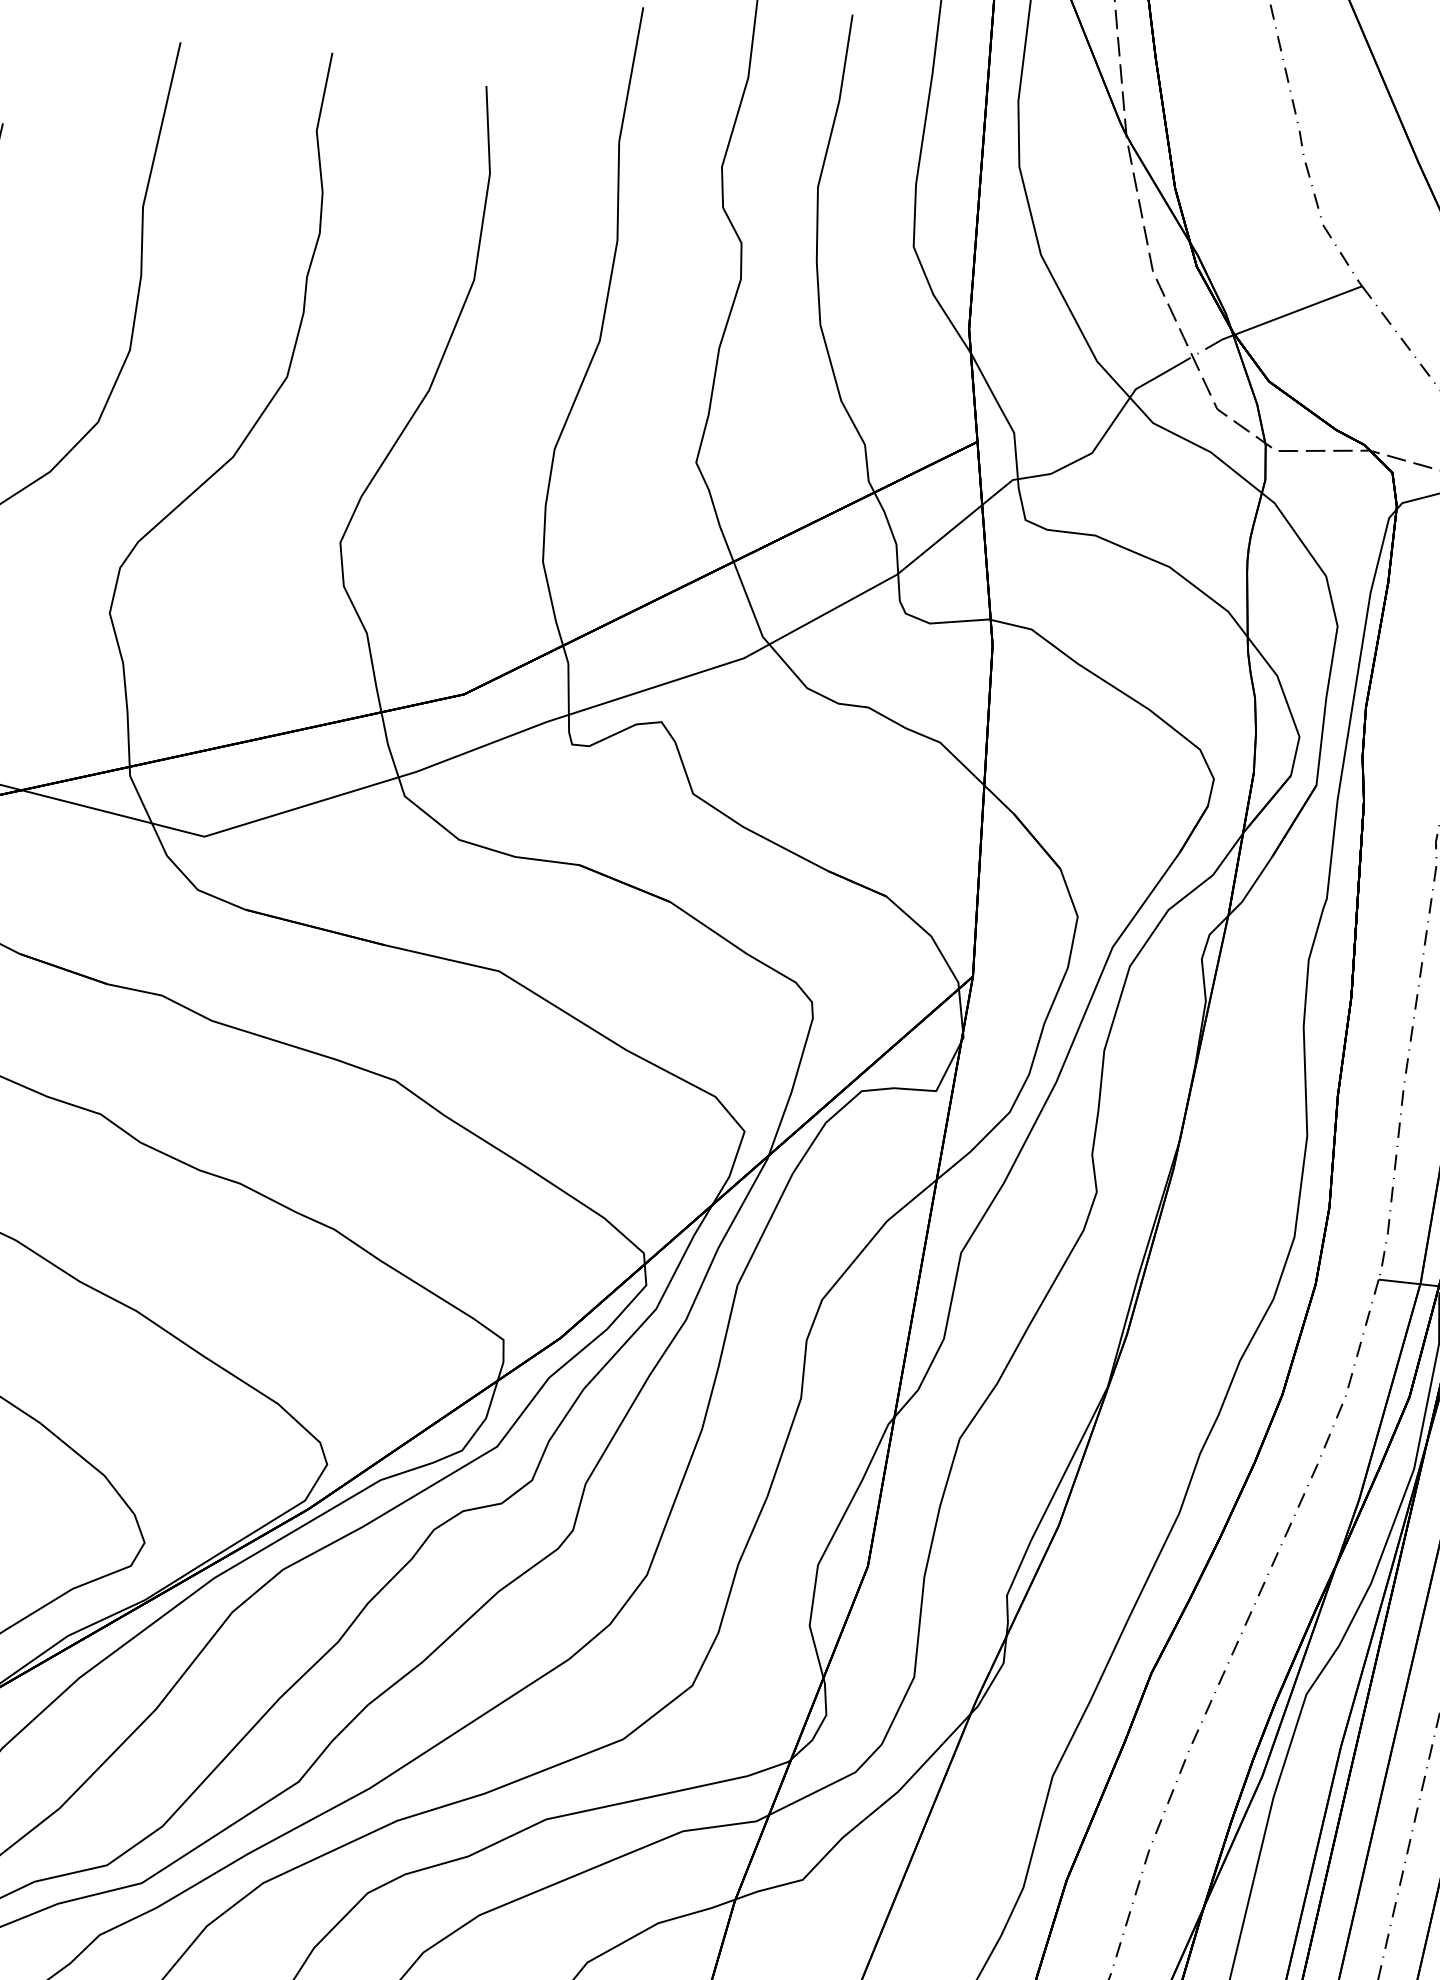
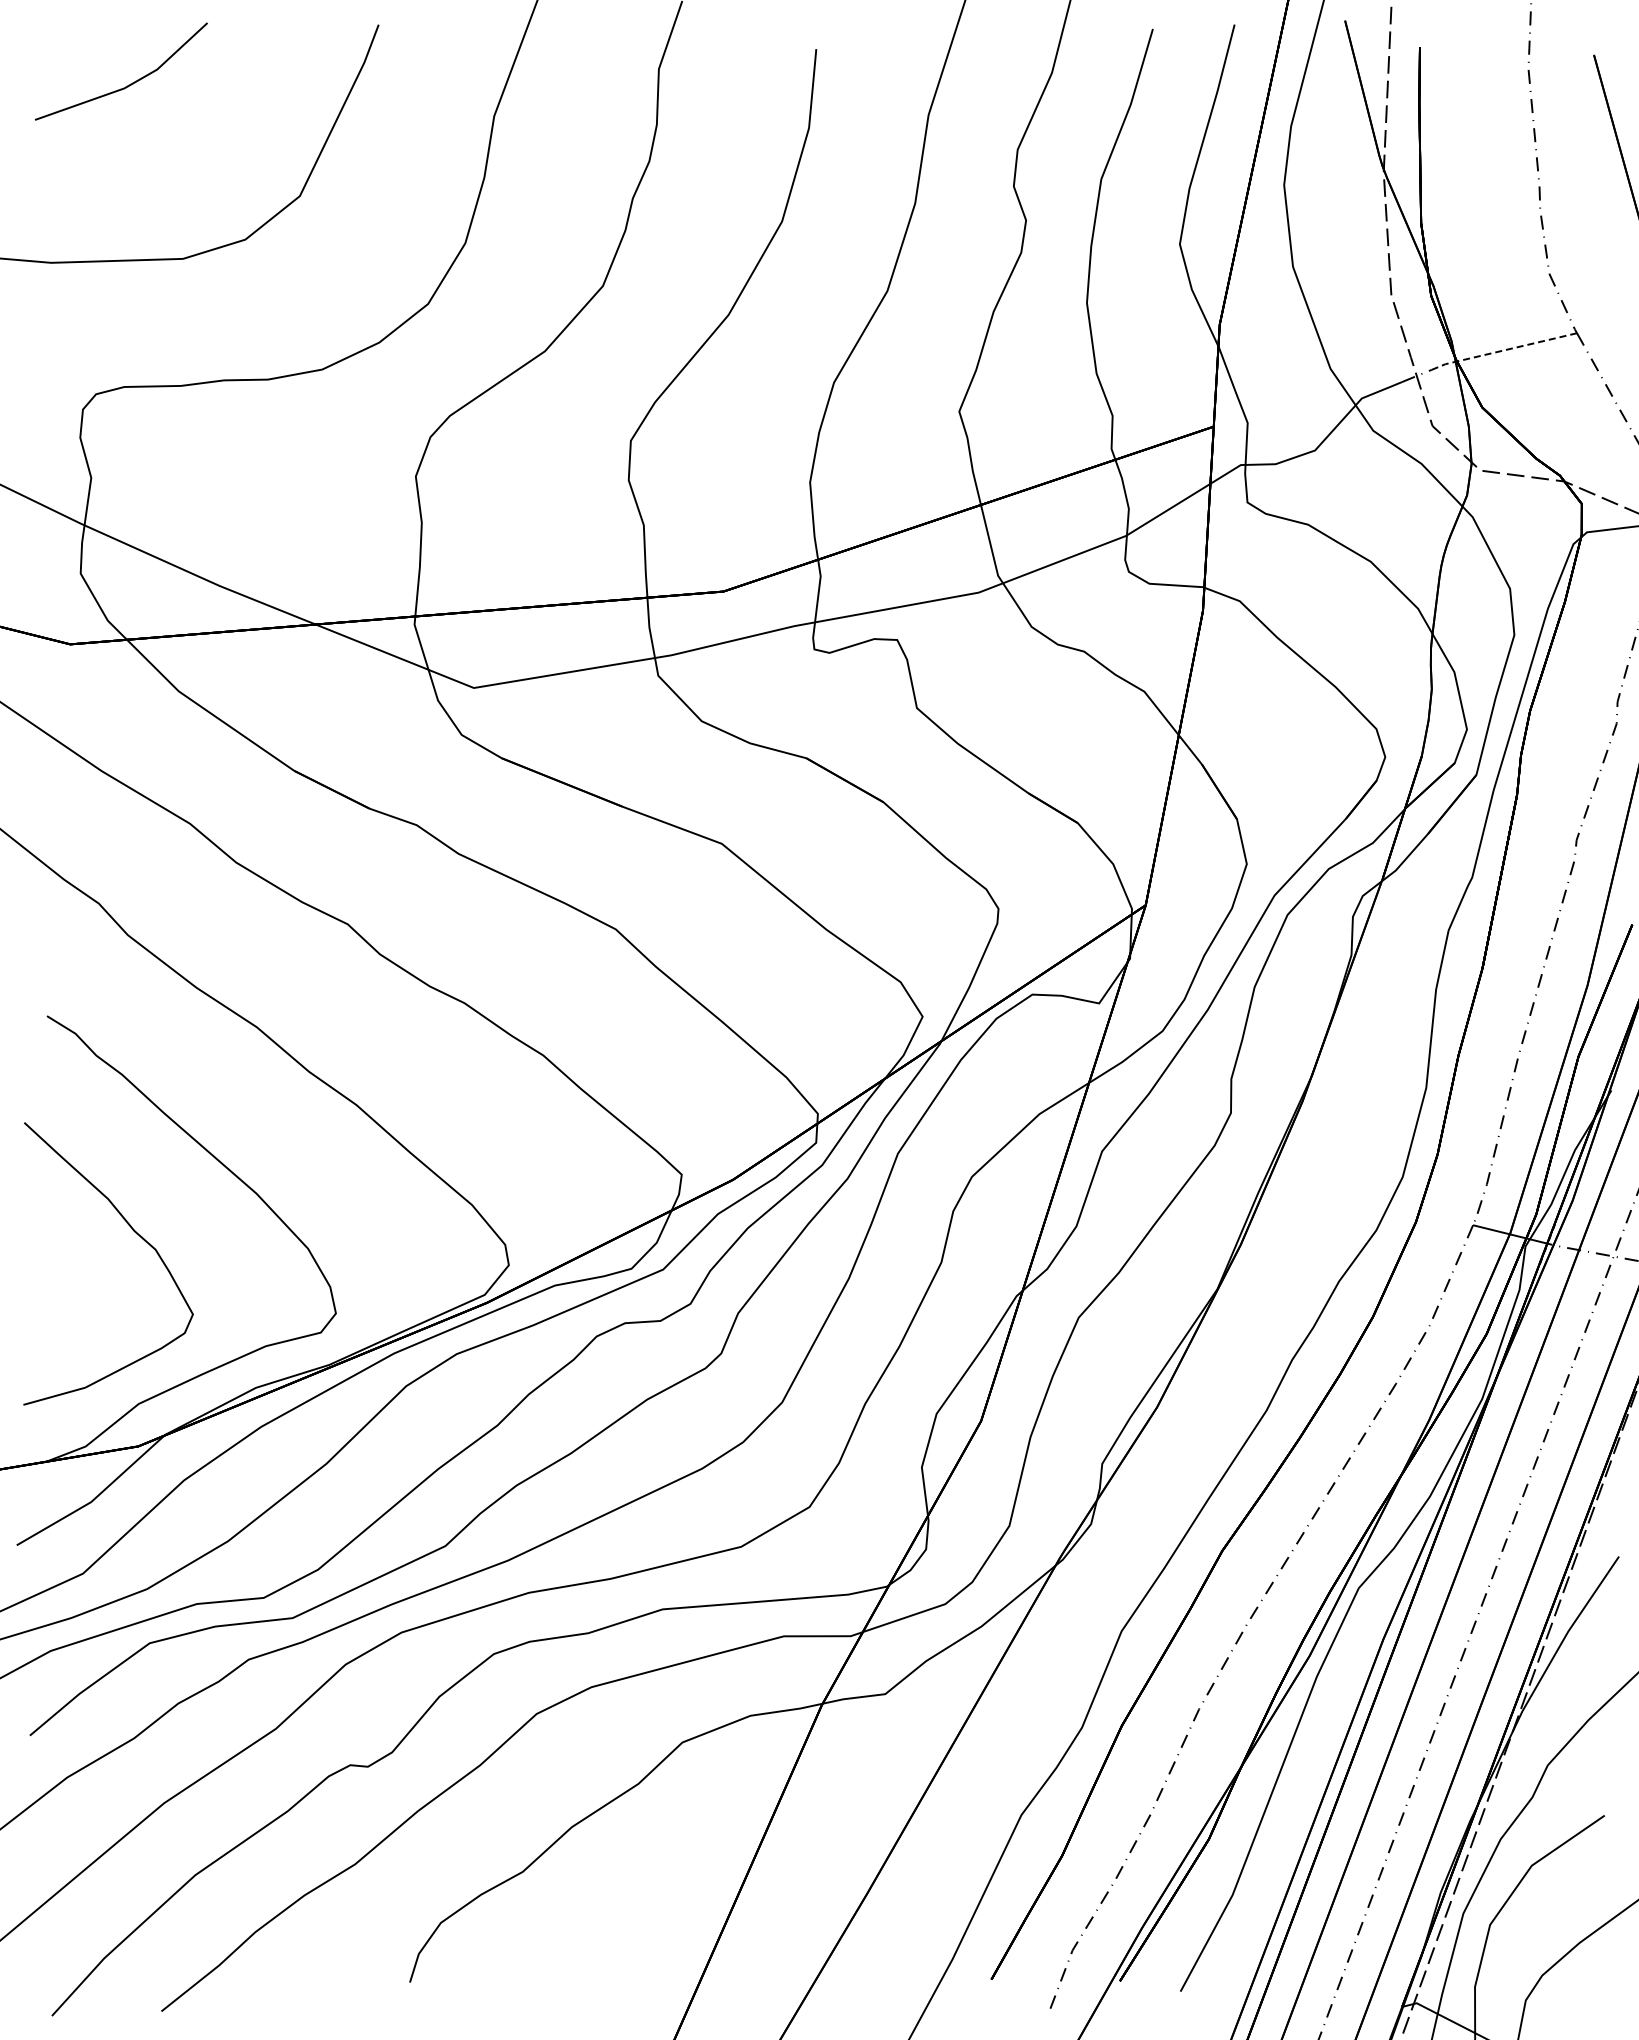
line: (1284, 315) -> (1503, 350), solid -> dashed

